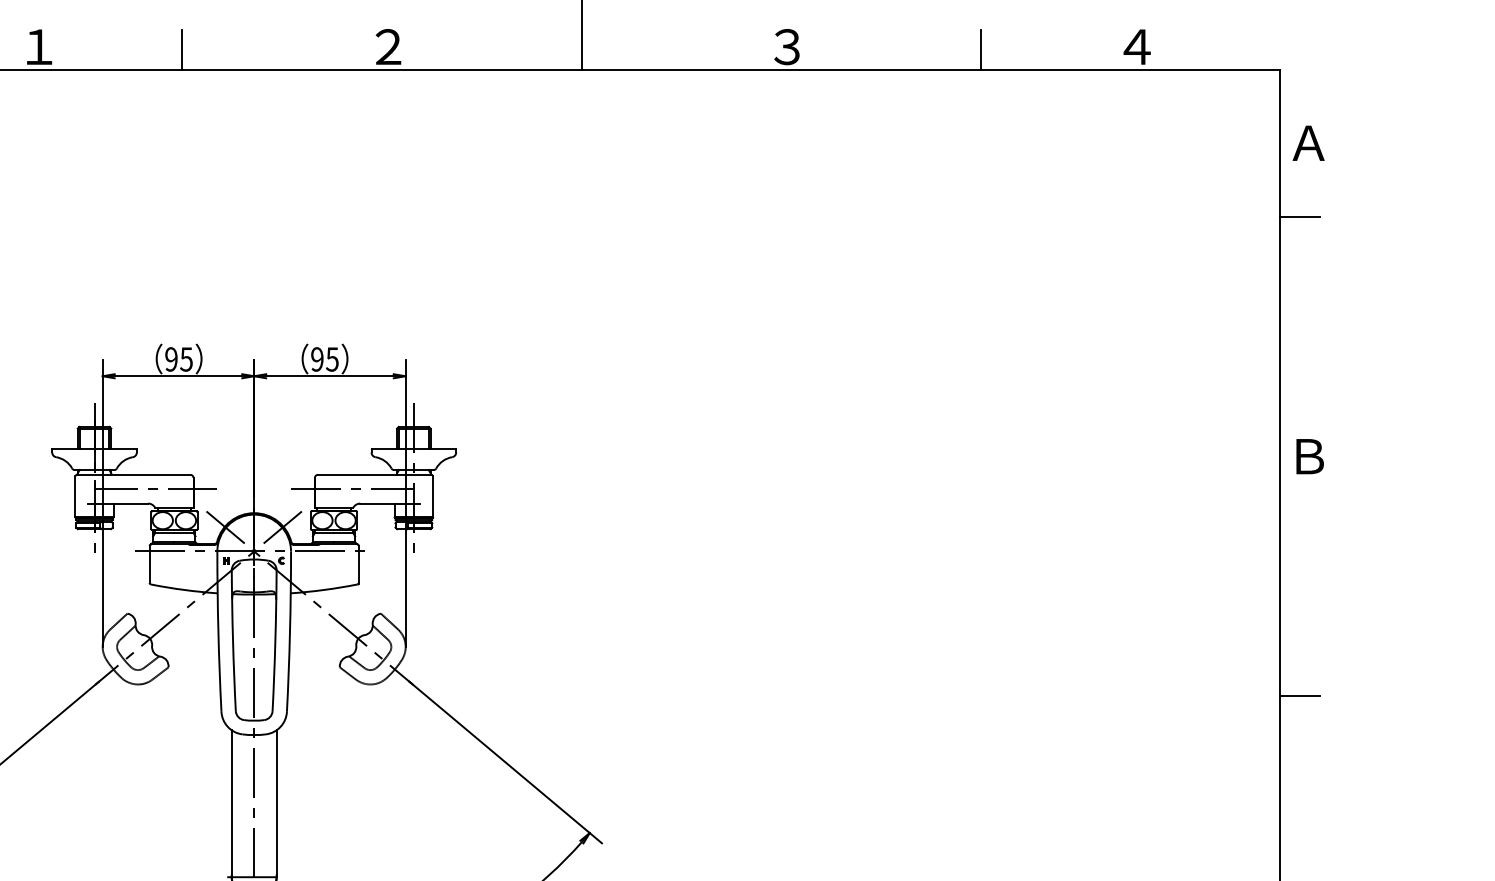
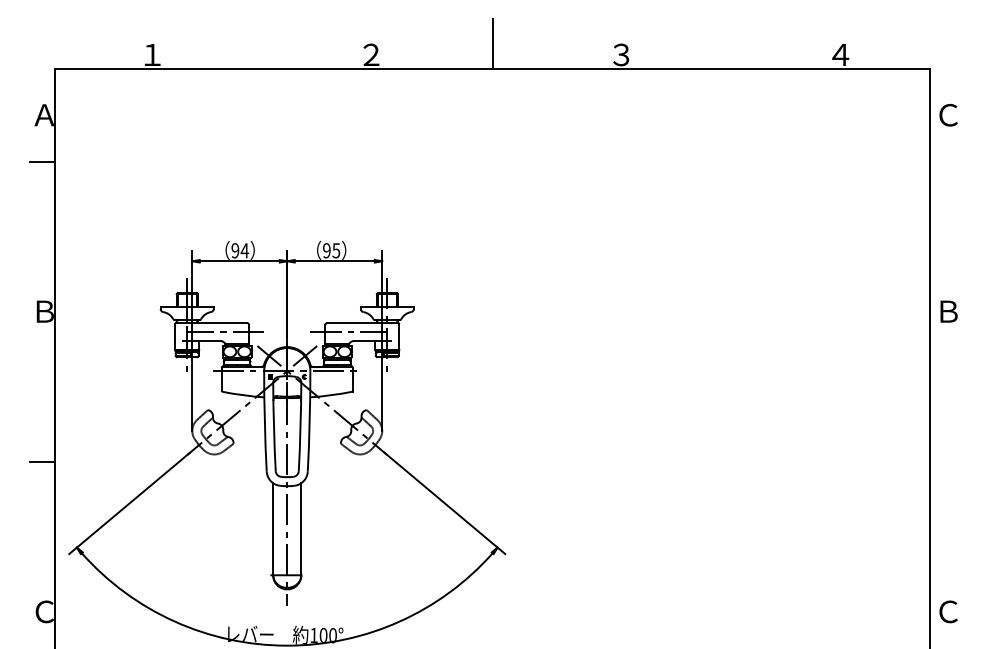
line: (182, 49) -> (242, 56), removed
line: (980, 49) -> (742, 56), removed
text: (1307, 142) -> (947, 114), Ａ -> Ｃ
line: (1299, 217) -> (942, 161), removed
text: (185, 359) -> (244, 250), 95 -> 94
line: (1299, 695) -> (942, 461), removed

